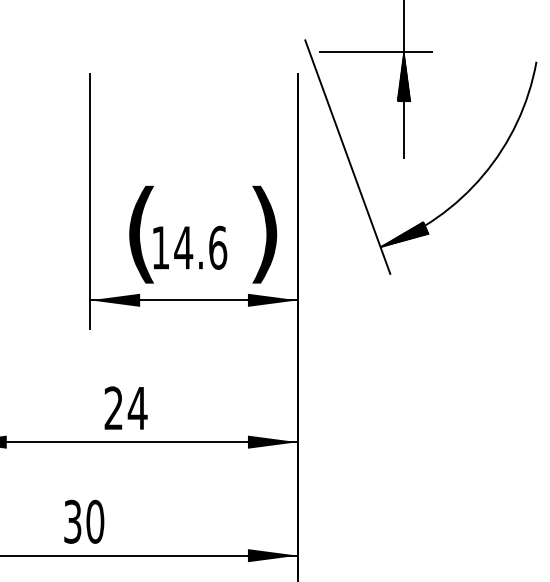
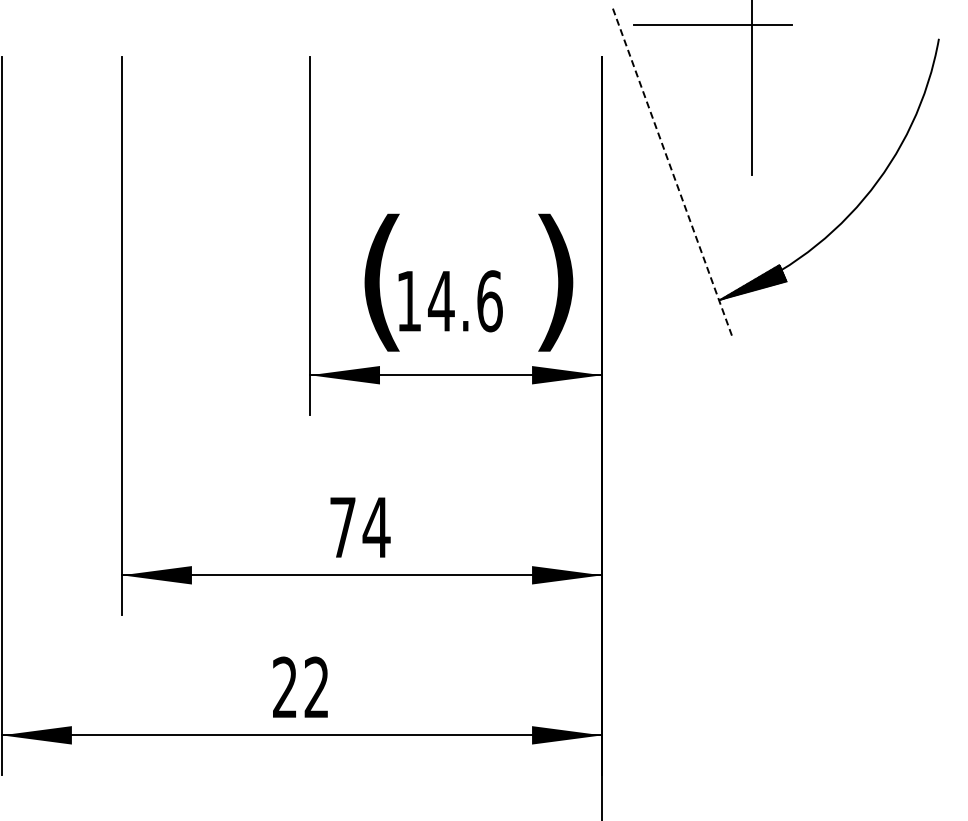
hatch: (403, 76) -> (751, 59), removed
line: (348, 157) -> (673, 173), solid -> dashed
text: (113, 407) -> (342, 526), 24 -> 74
text: (84, 521) -> (301, 687), 30 -> 22

